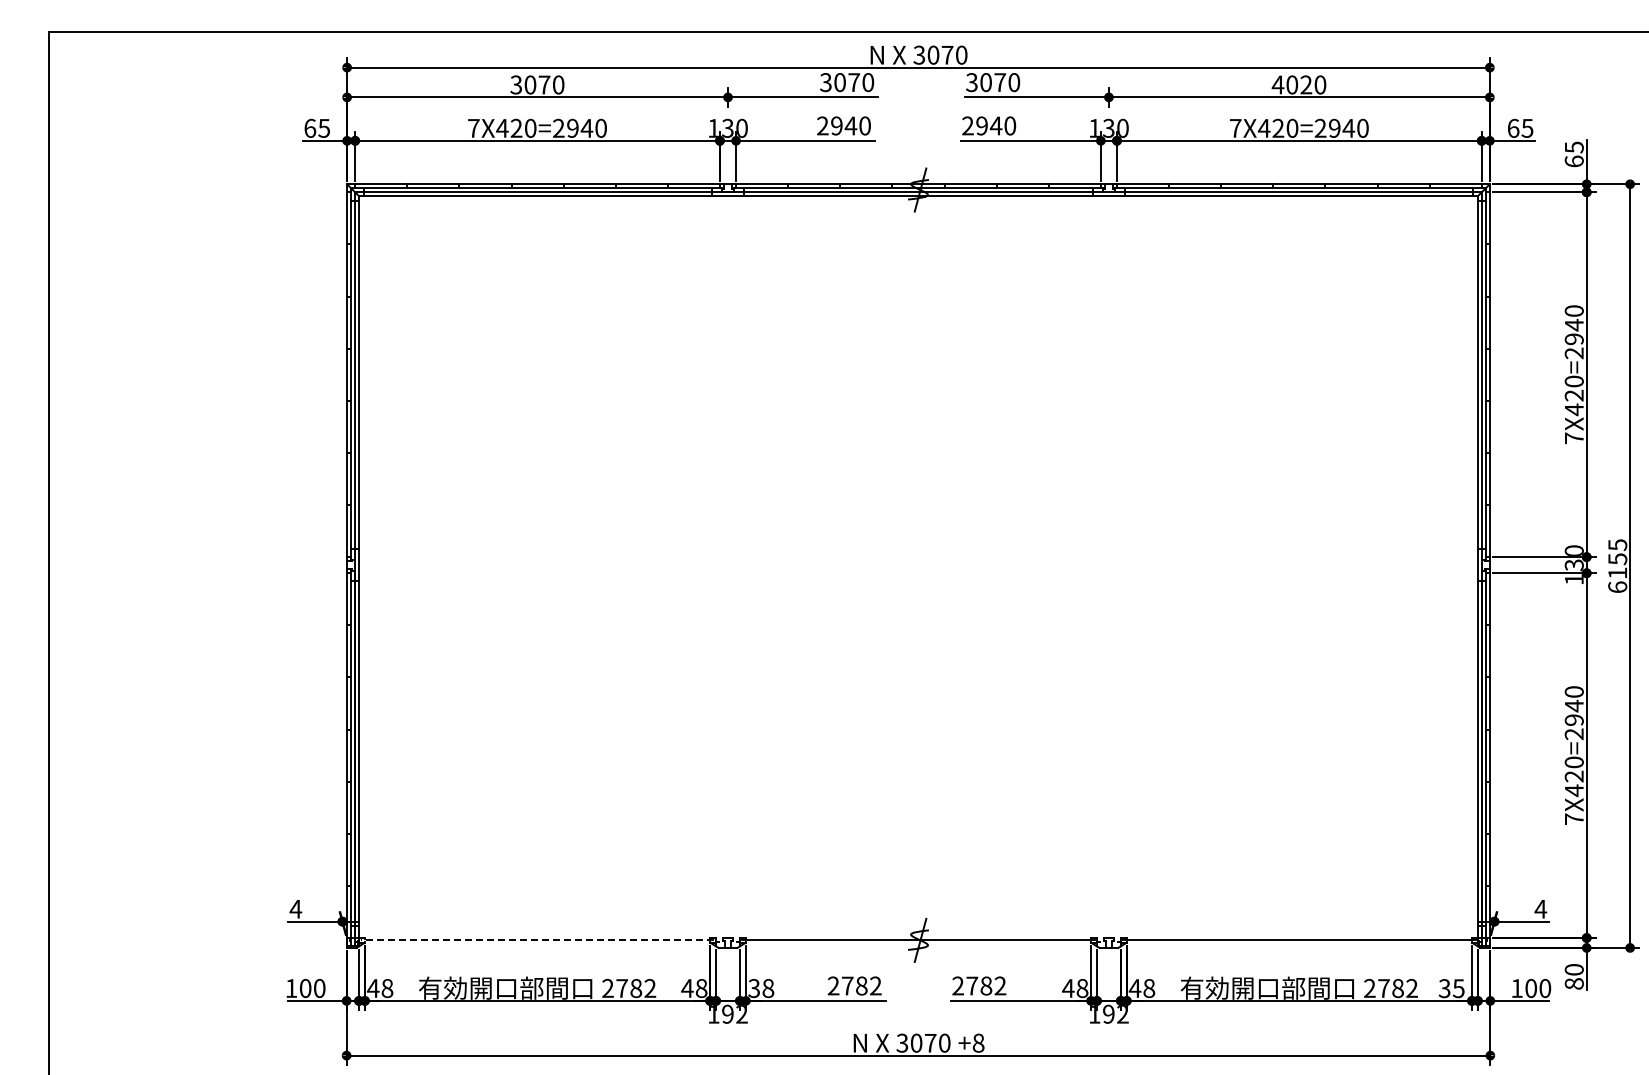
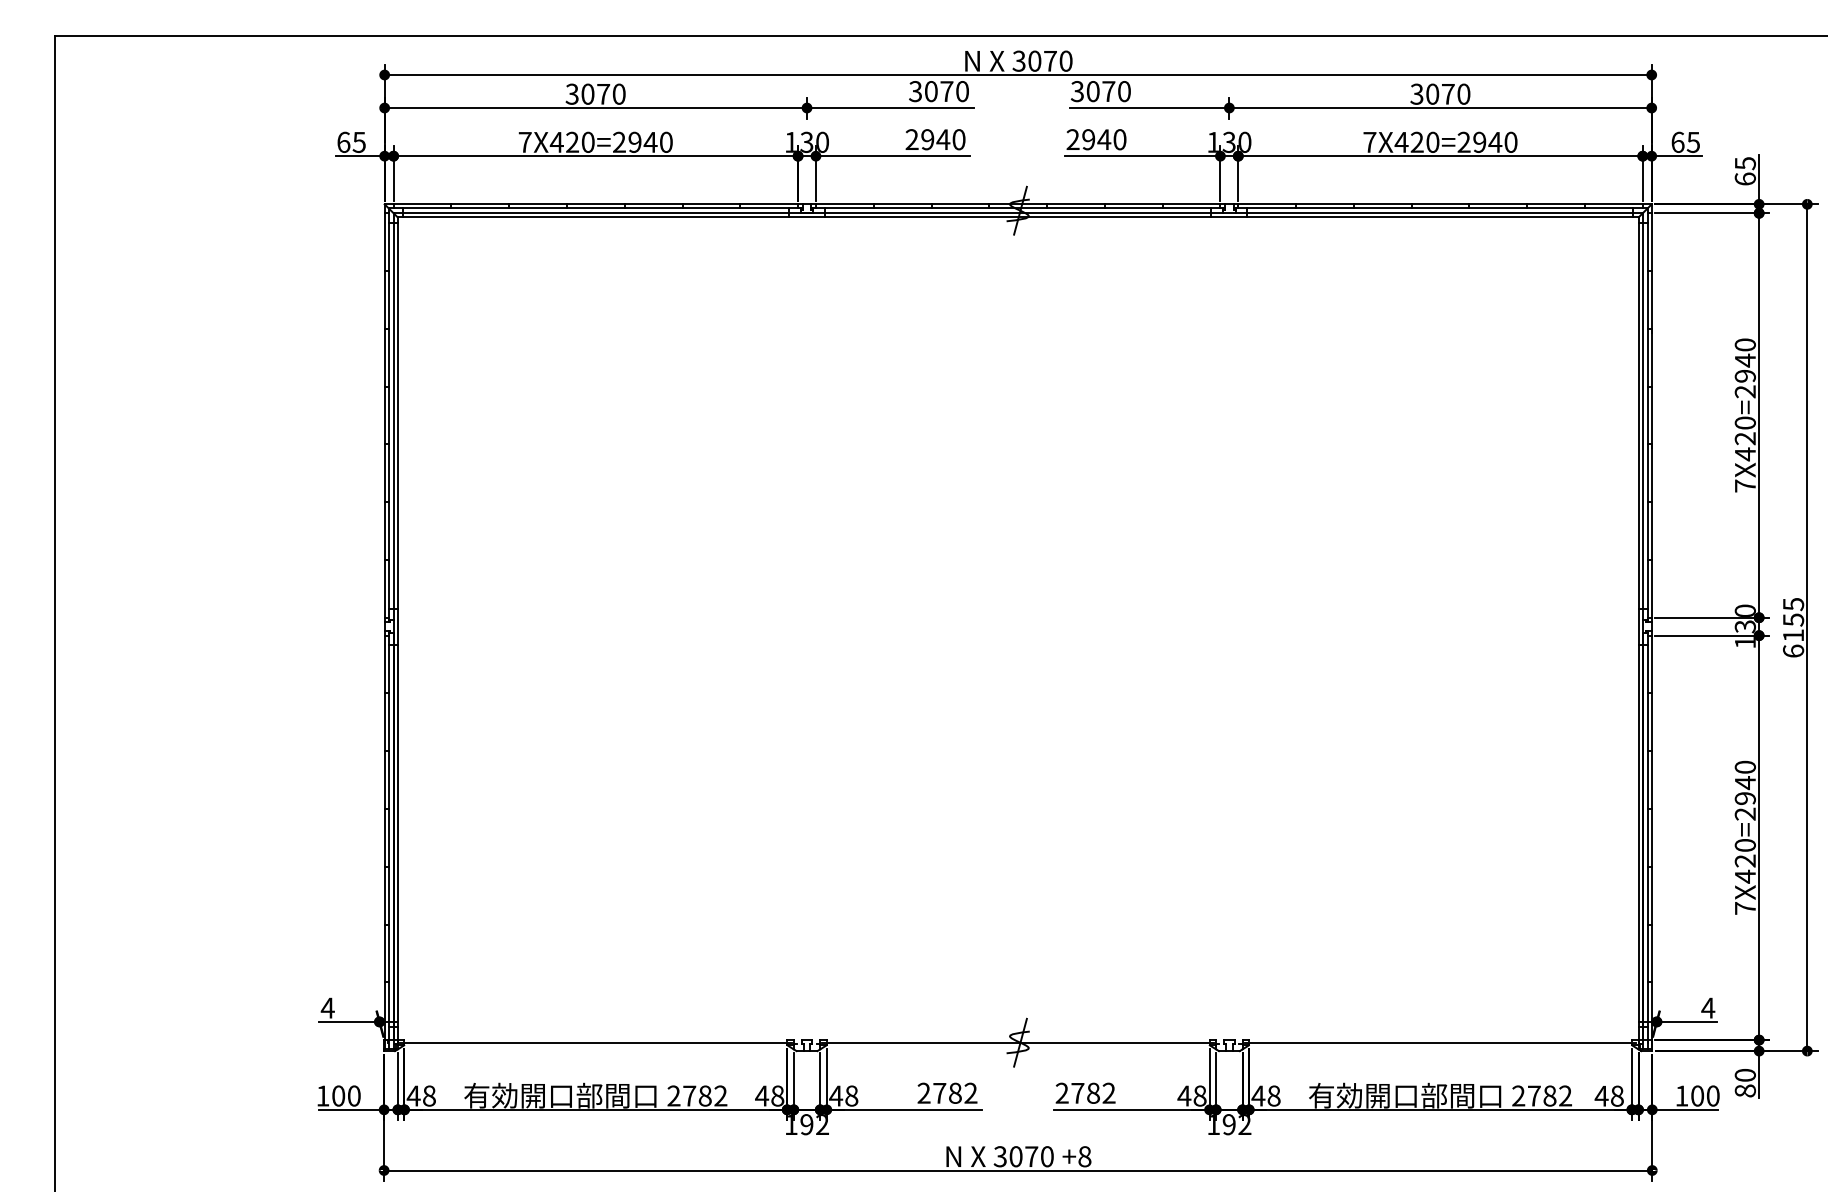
text: (1291, 84) -> (1431, 93), 4020 -> 3070
line: (537, 940) -> (595, 1042), dashed -> solid
text: (753, 988) -> (835, 1096), 38 -> 48
text: (1451, 988) -> (1609, 1096), 35 -> 48

